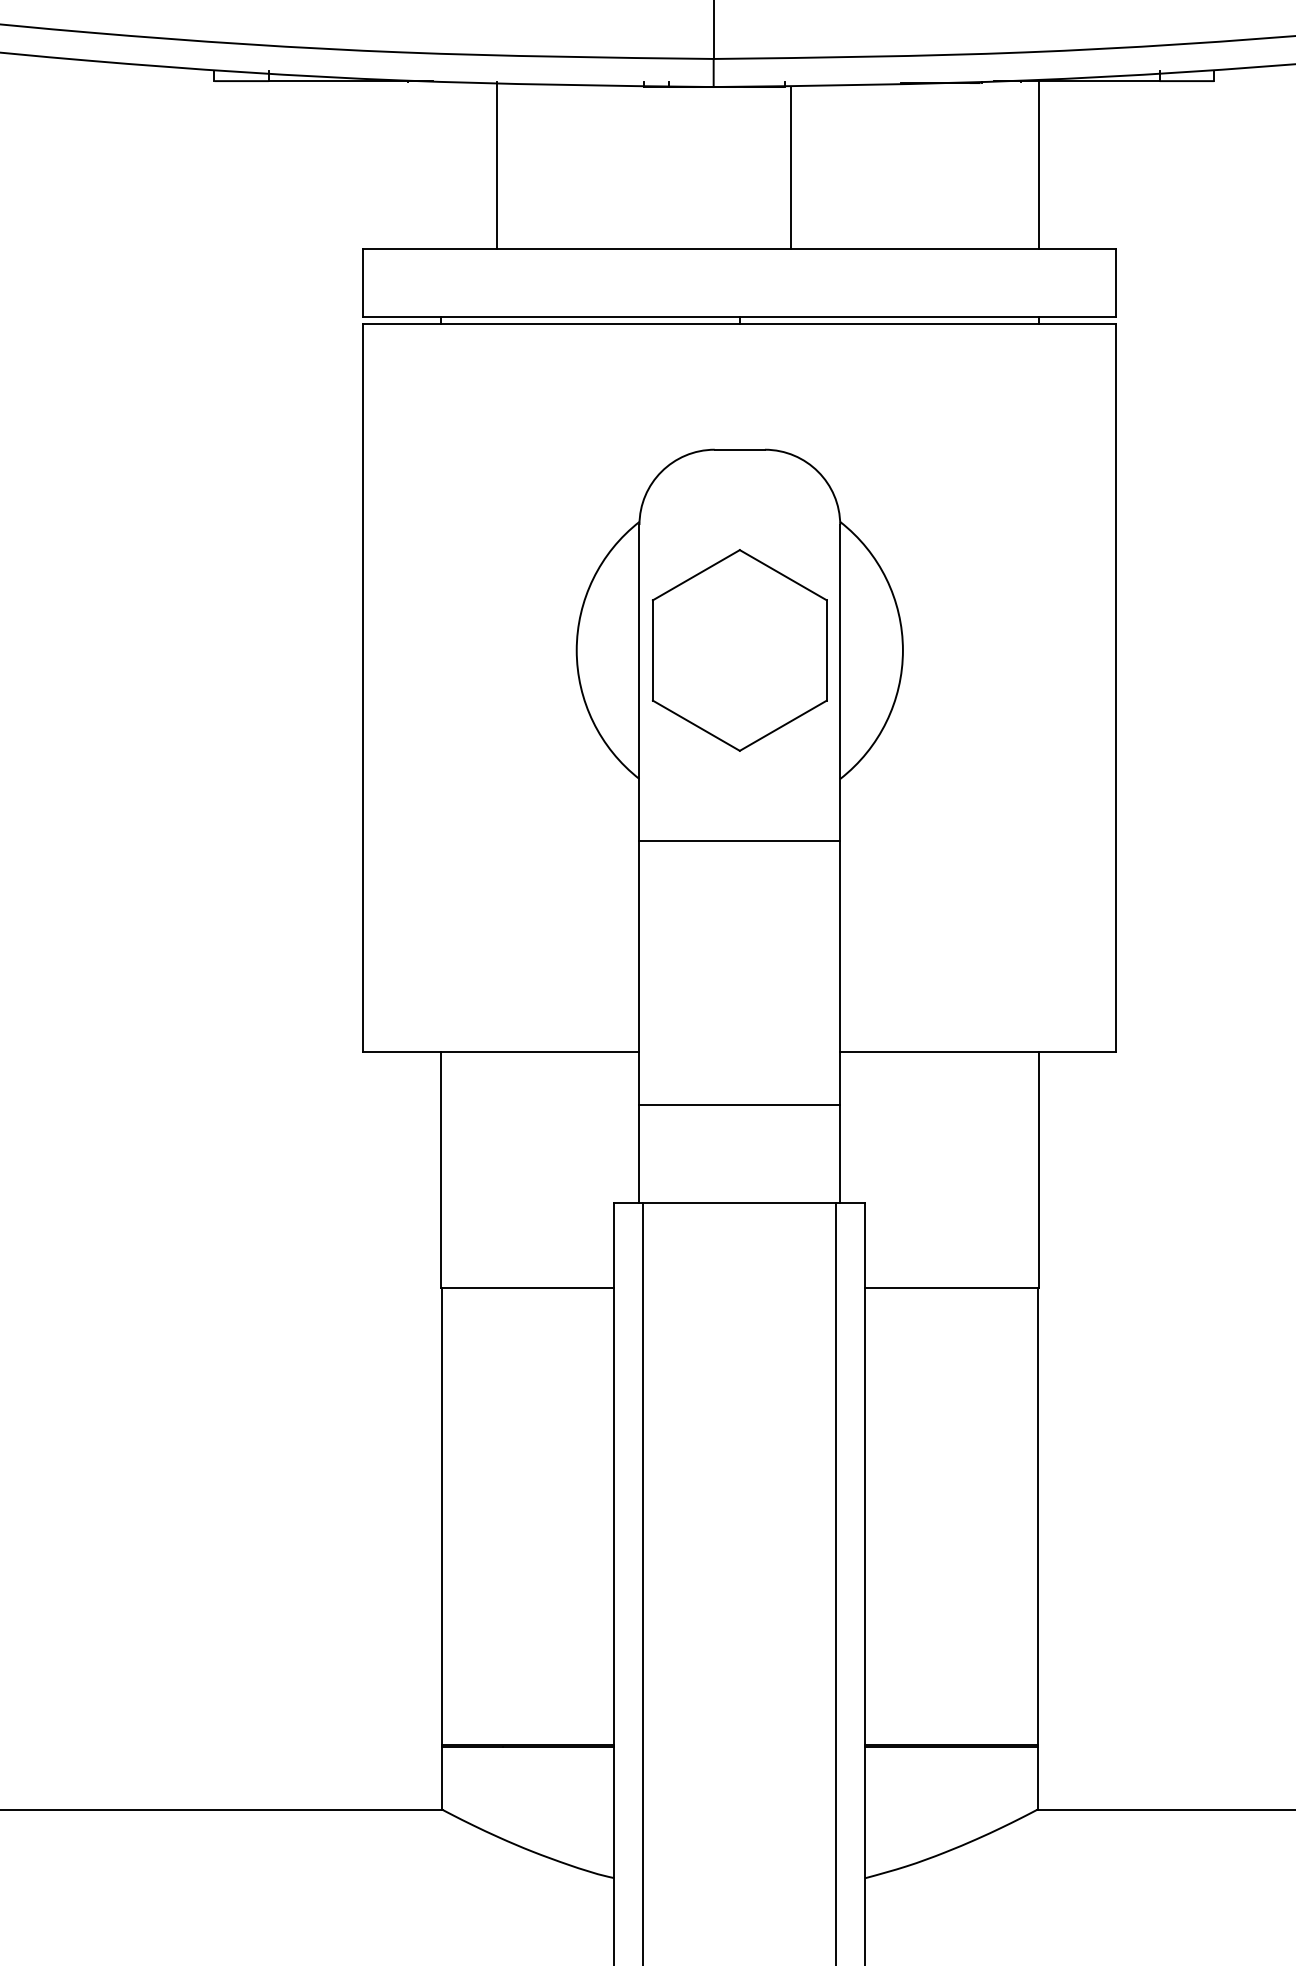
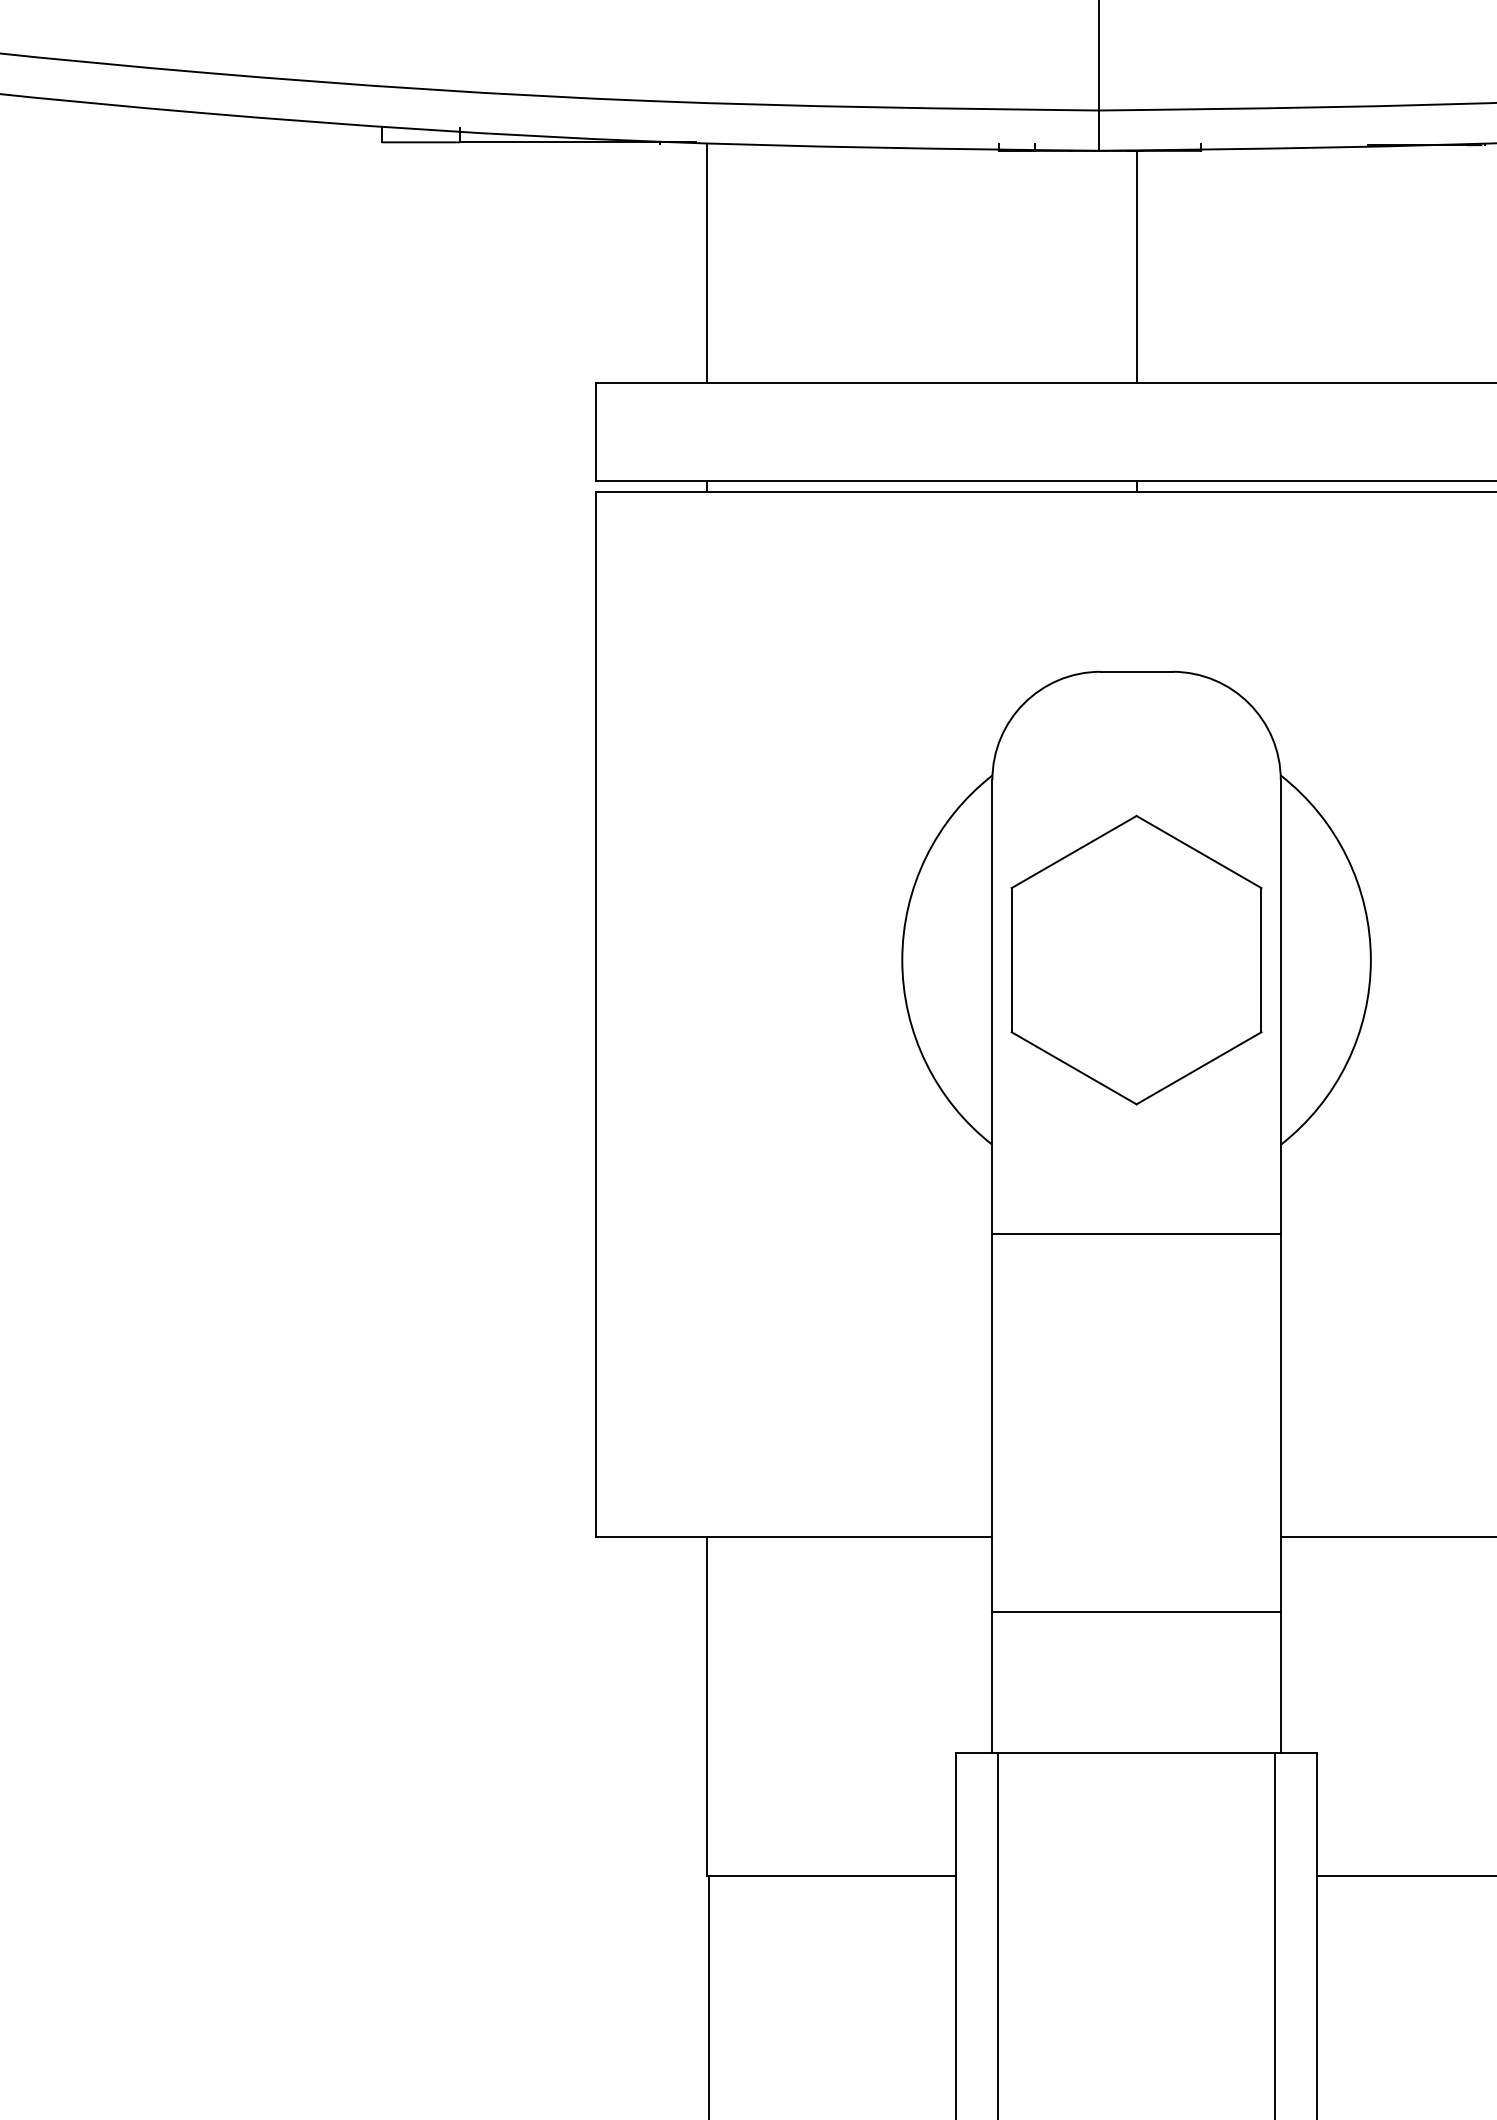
line: (497, 165) -> (708, 263), moved
line: (790, 167) -> (1136, 266), moved

